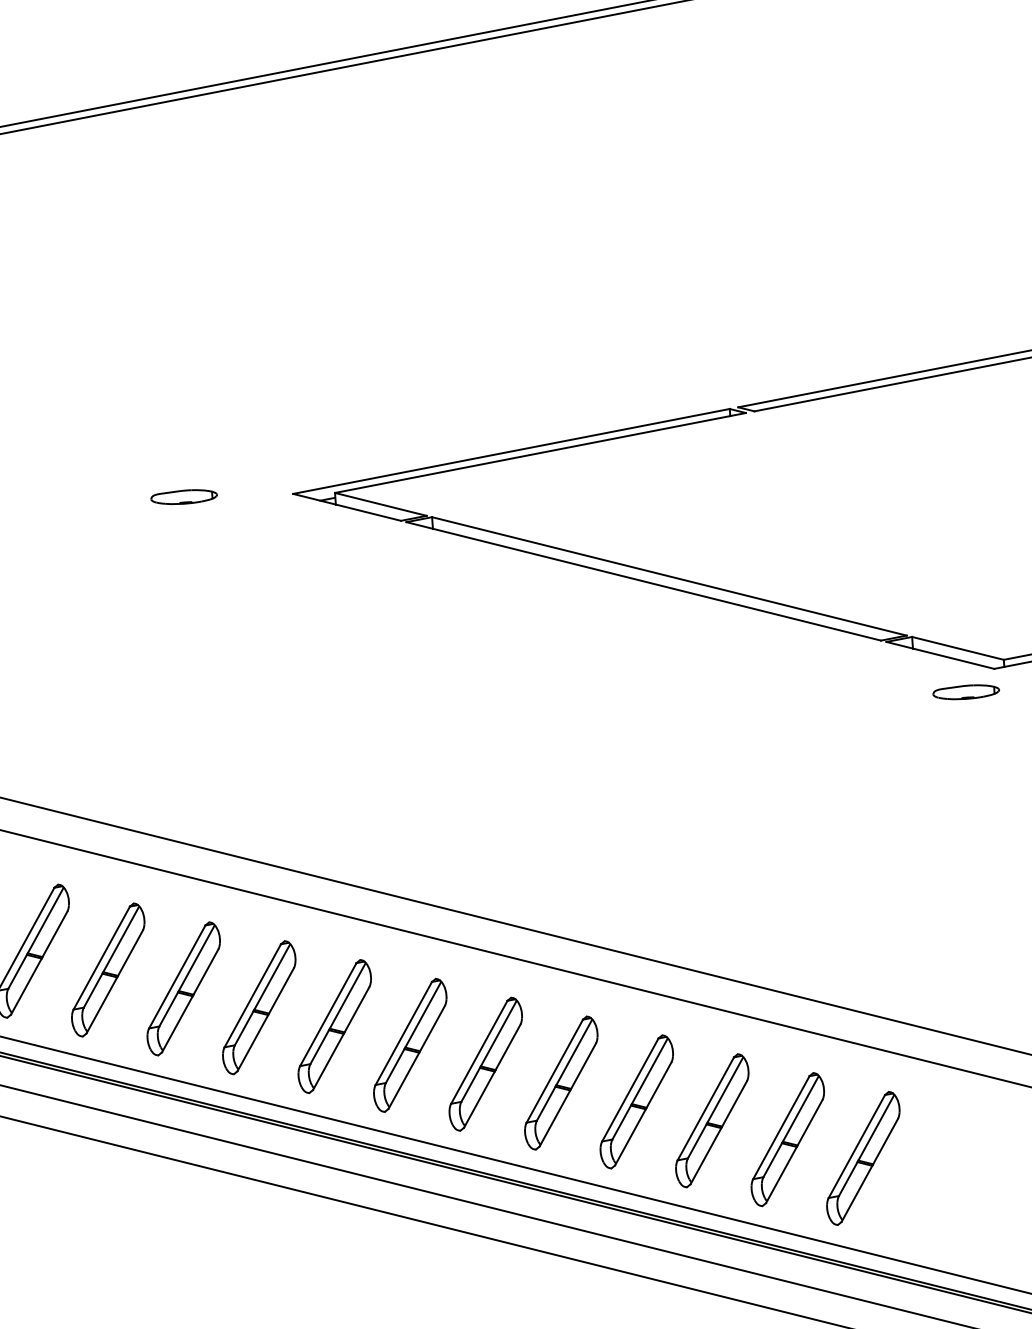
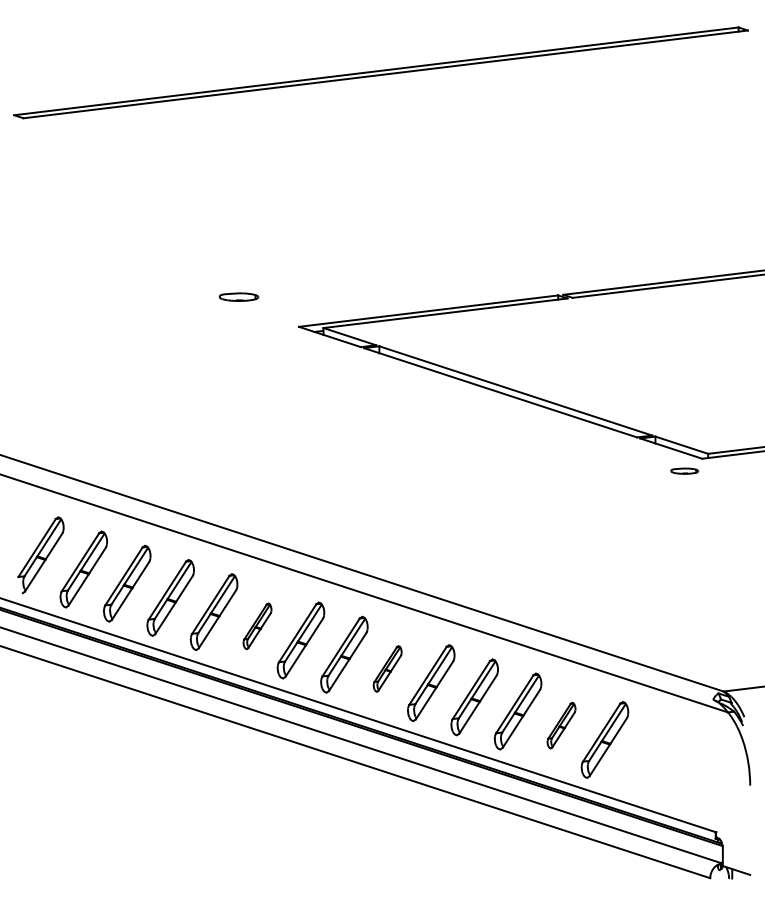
part: (183, 496) -> (238, 296), moved
part: (965, 691) -> (684, 470), size x0.7
part: (259, 1008) -> (257, 626), size x0.6
part: (485, 1063) -> (387, 668), size x0.6
part: (787, 1139) -> (561, 725), size x0.6

